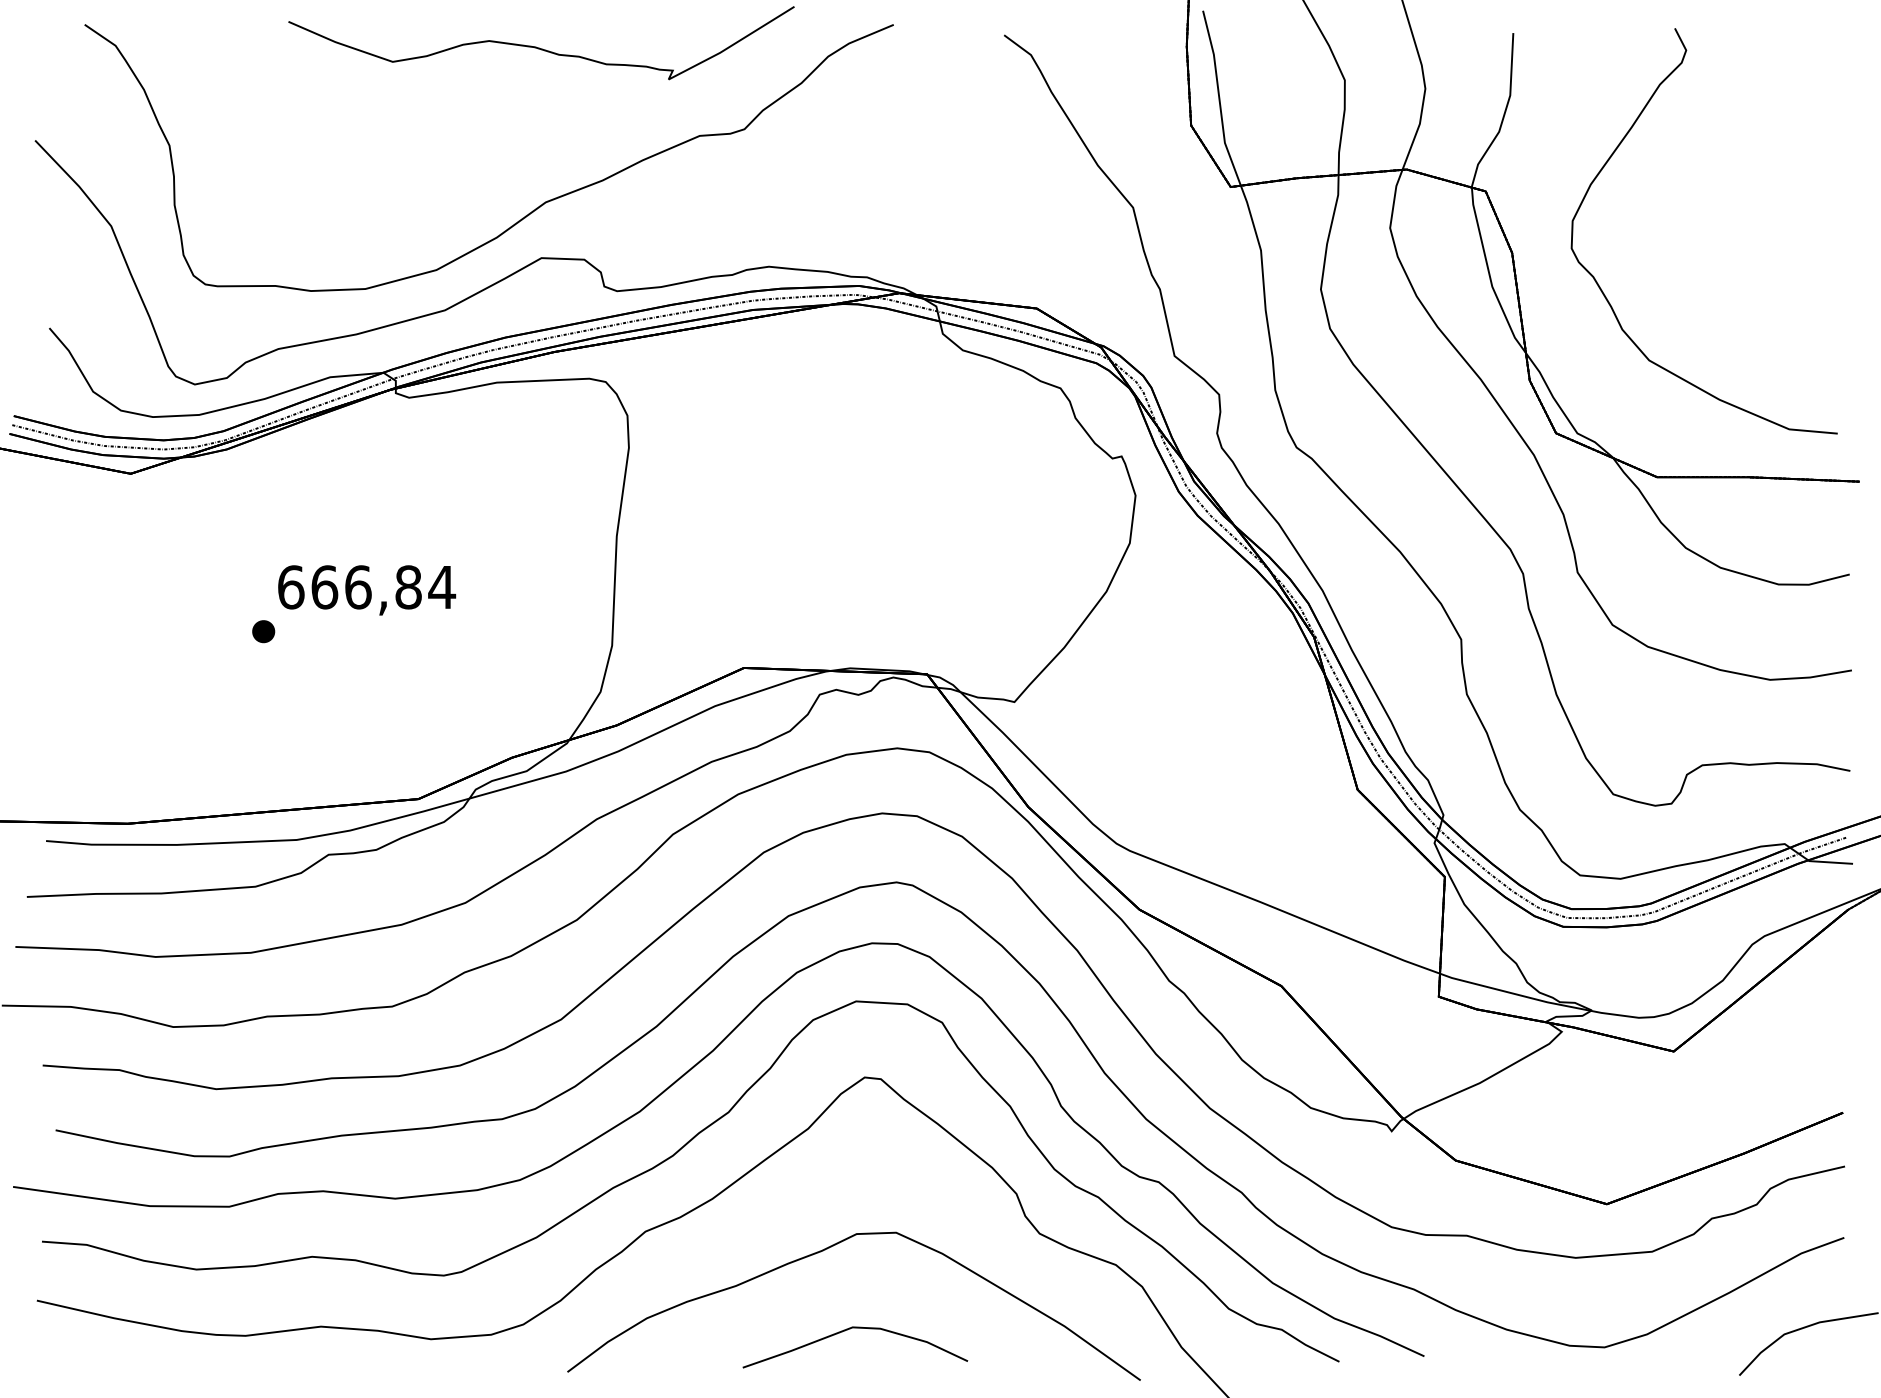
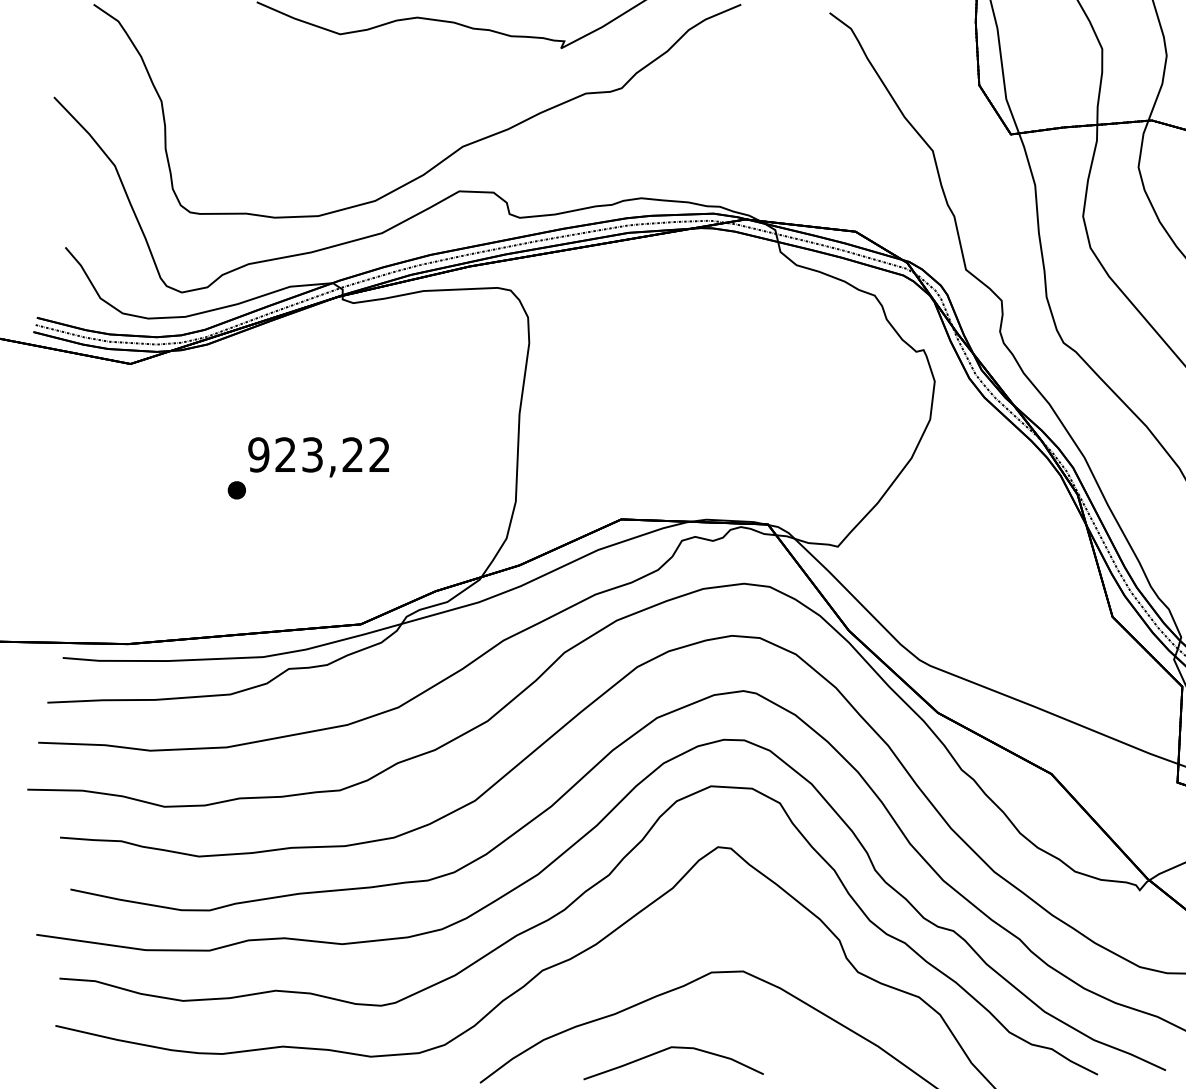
text: (366, 587) -> (319, 455), 666,84 -> 923,22
curve: (850, 1329) -> (669, 1048), moved

